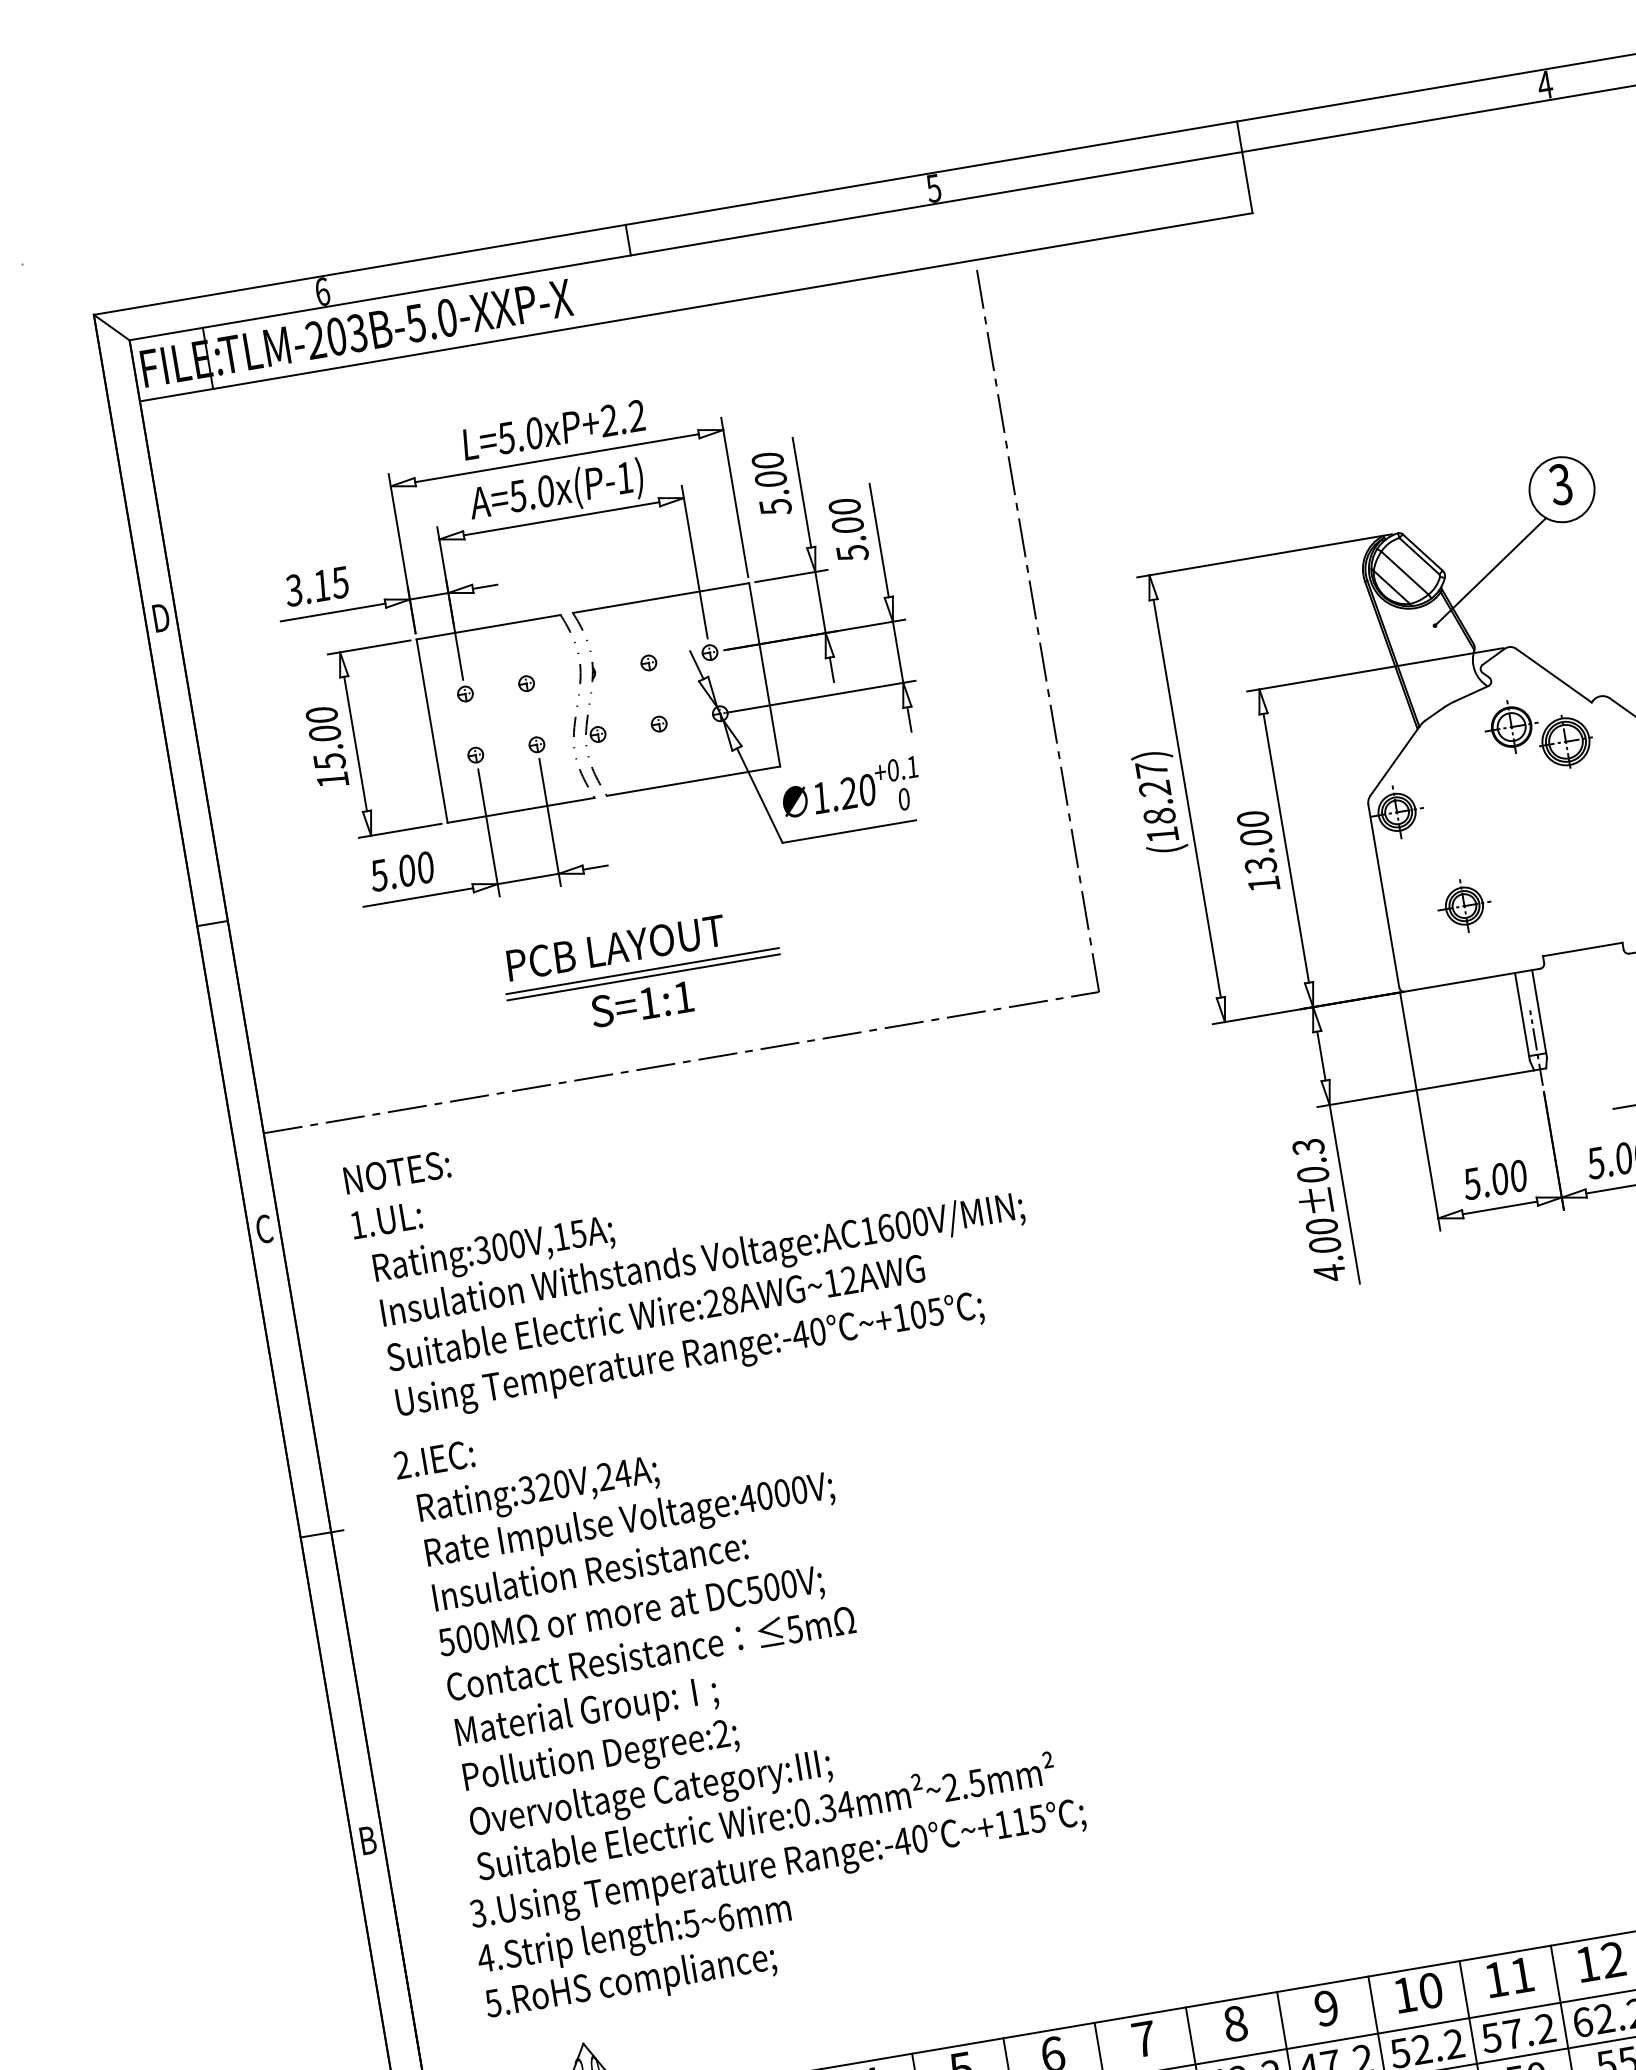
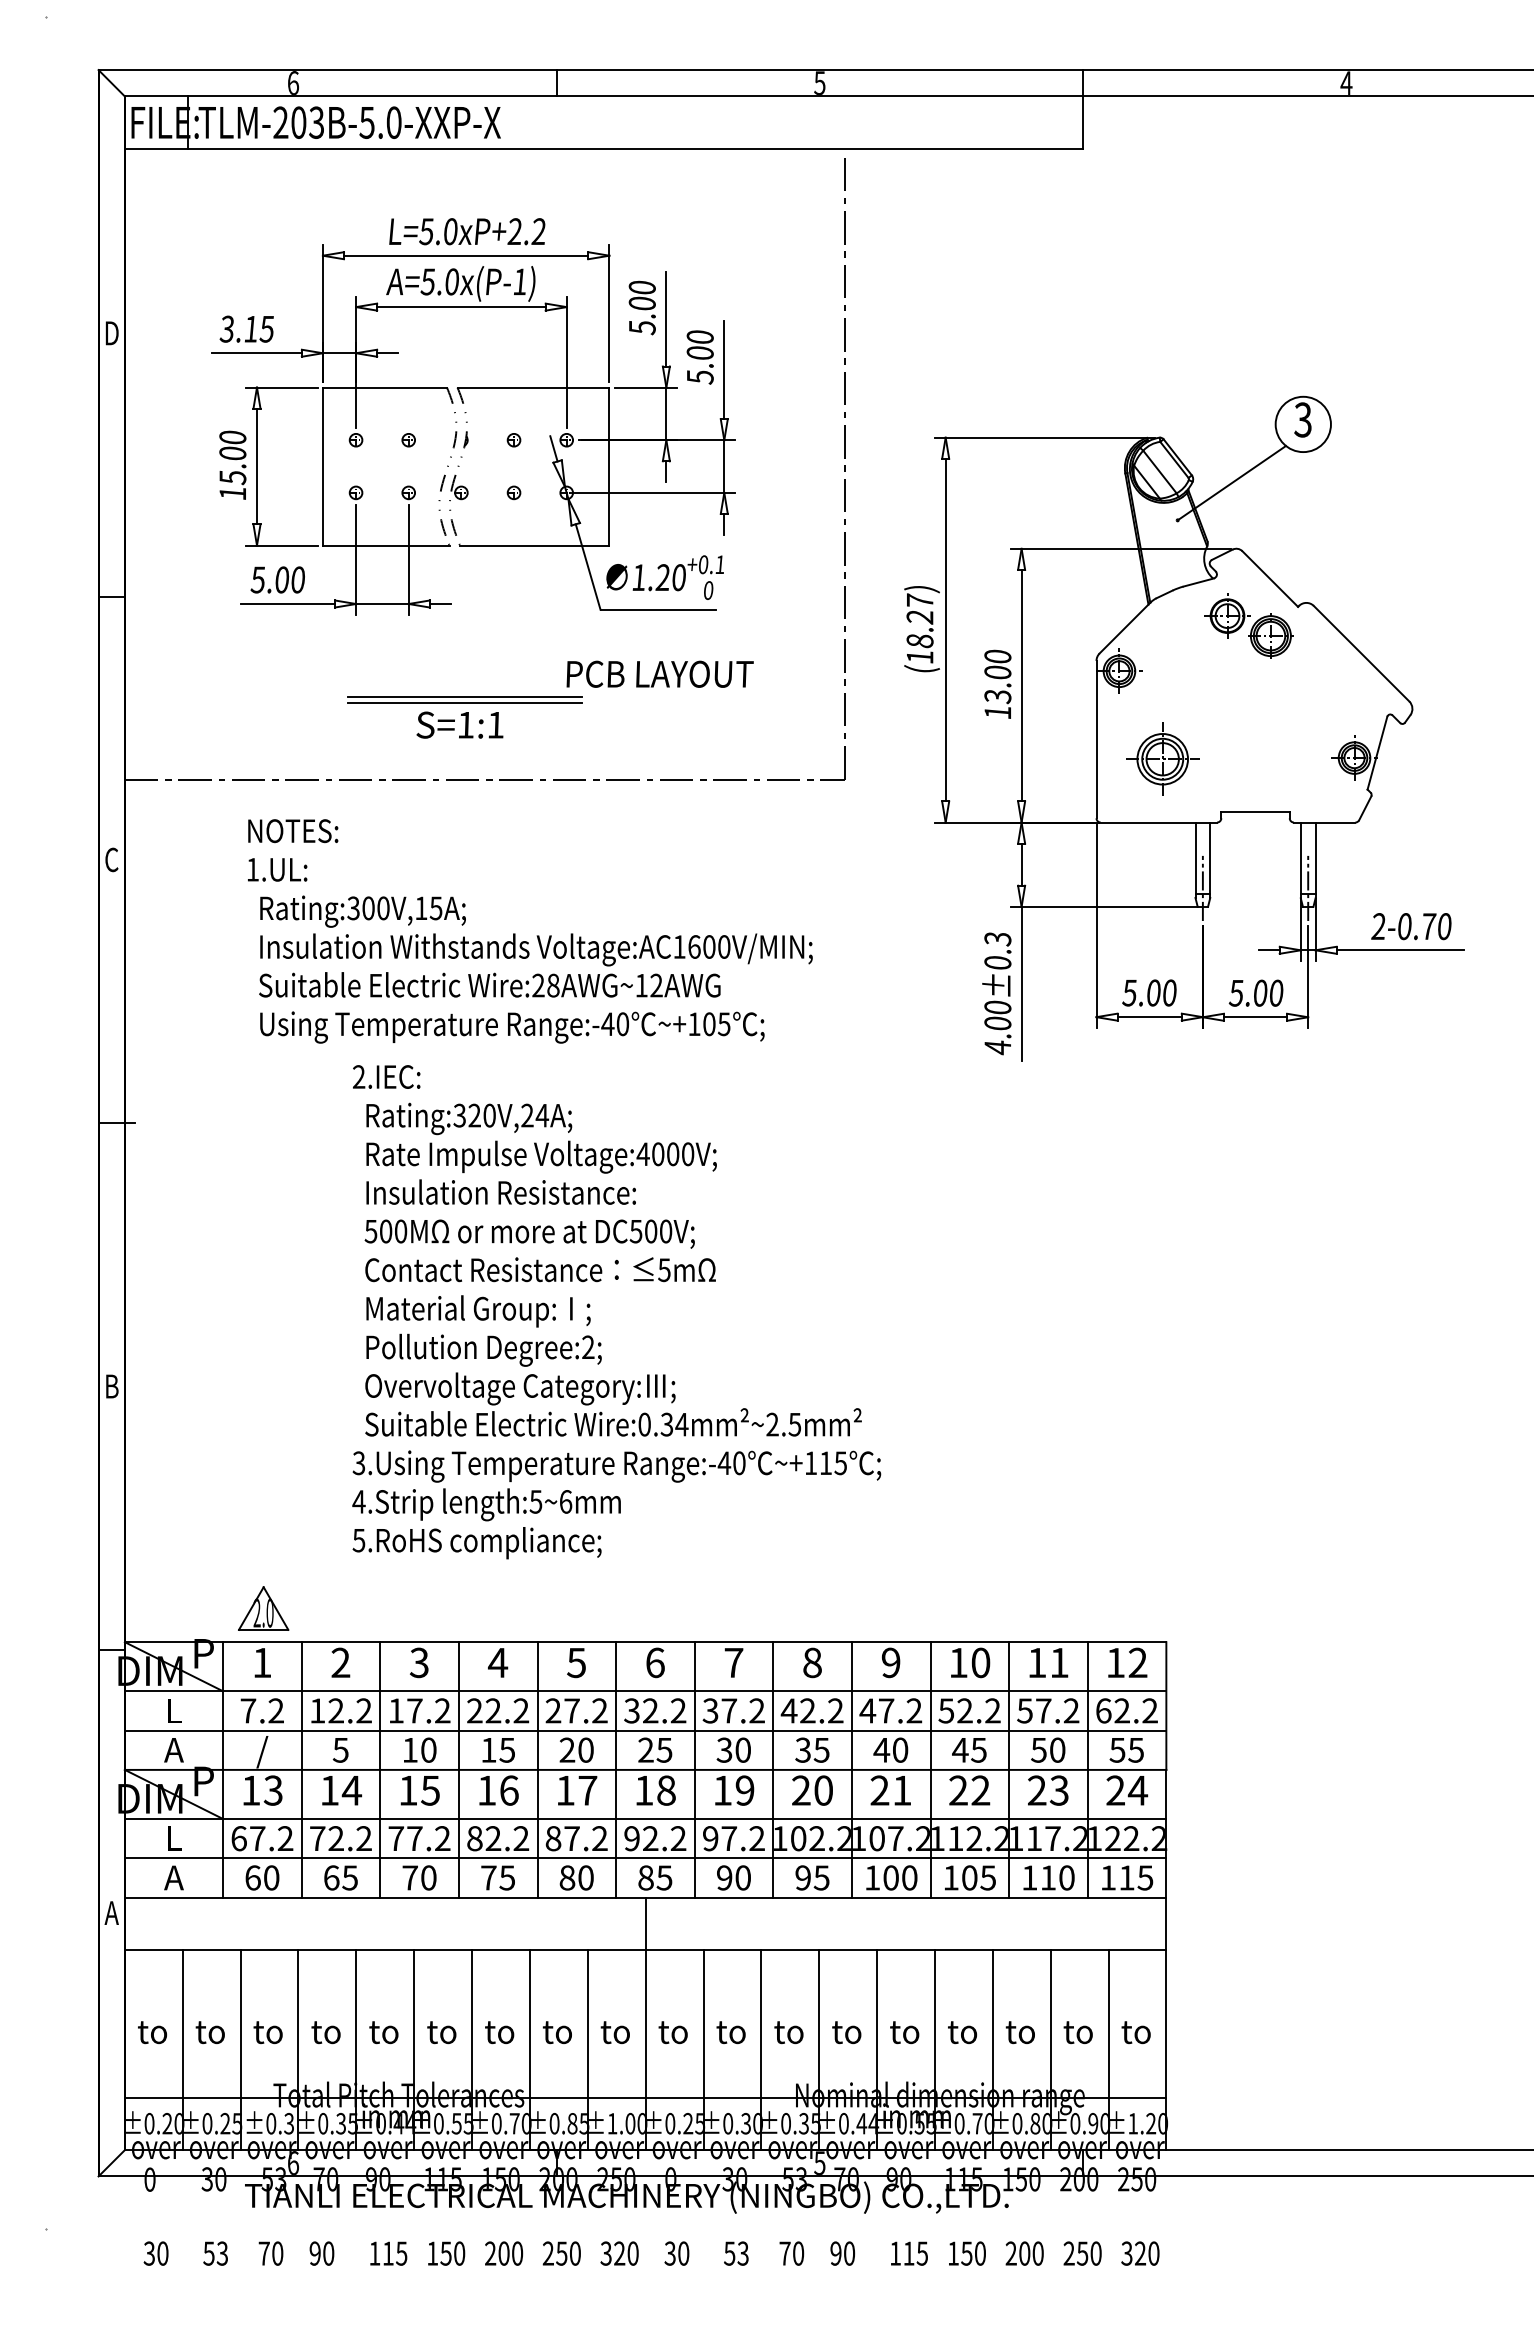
part: (1464, 906) -> (1162, 759), size x1.6
text: (615, 947) -> (659, 673), moved
text: (692, 1242) -> (530, 931), moved
text: (747, 1687) -> (616, 1312), moved

